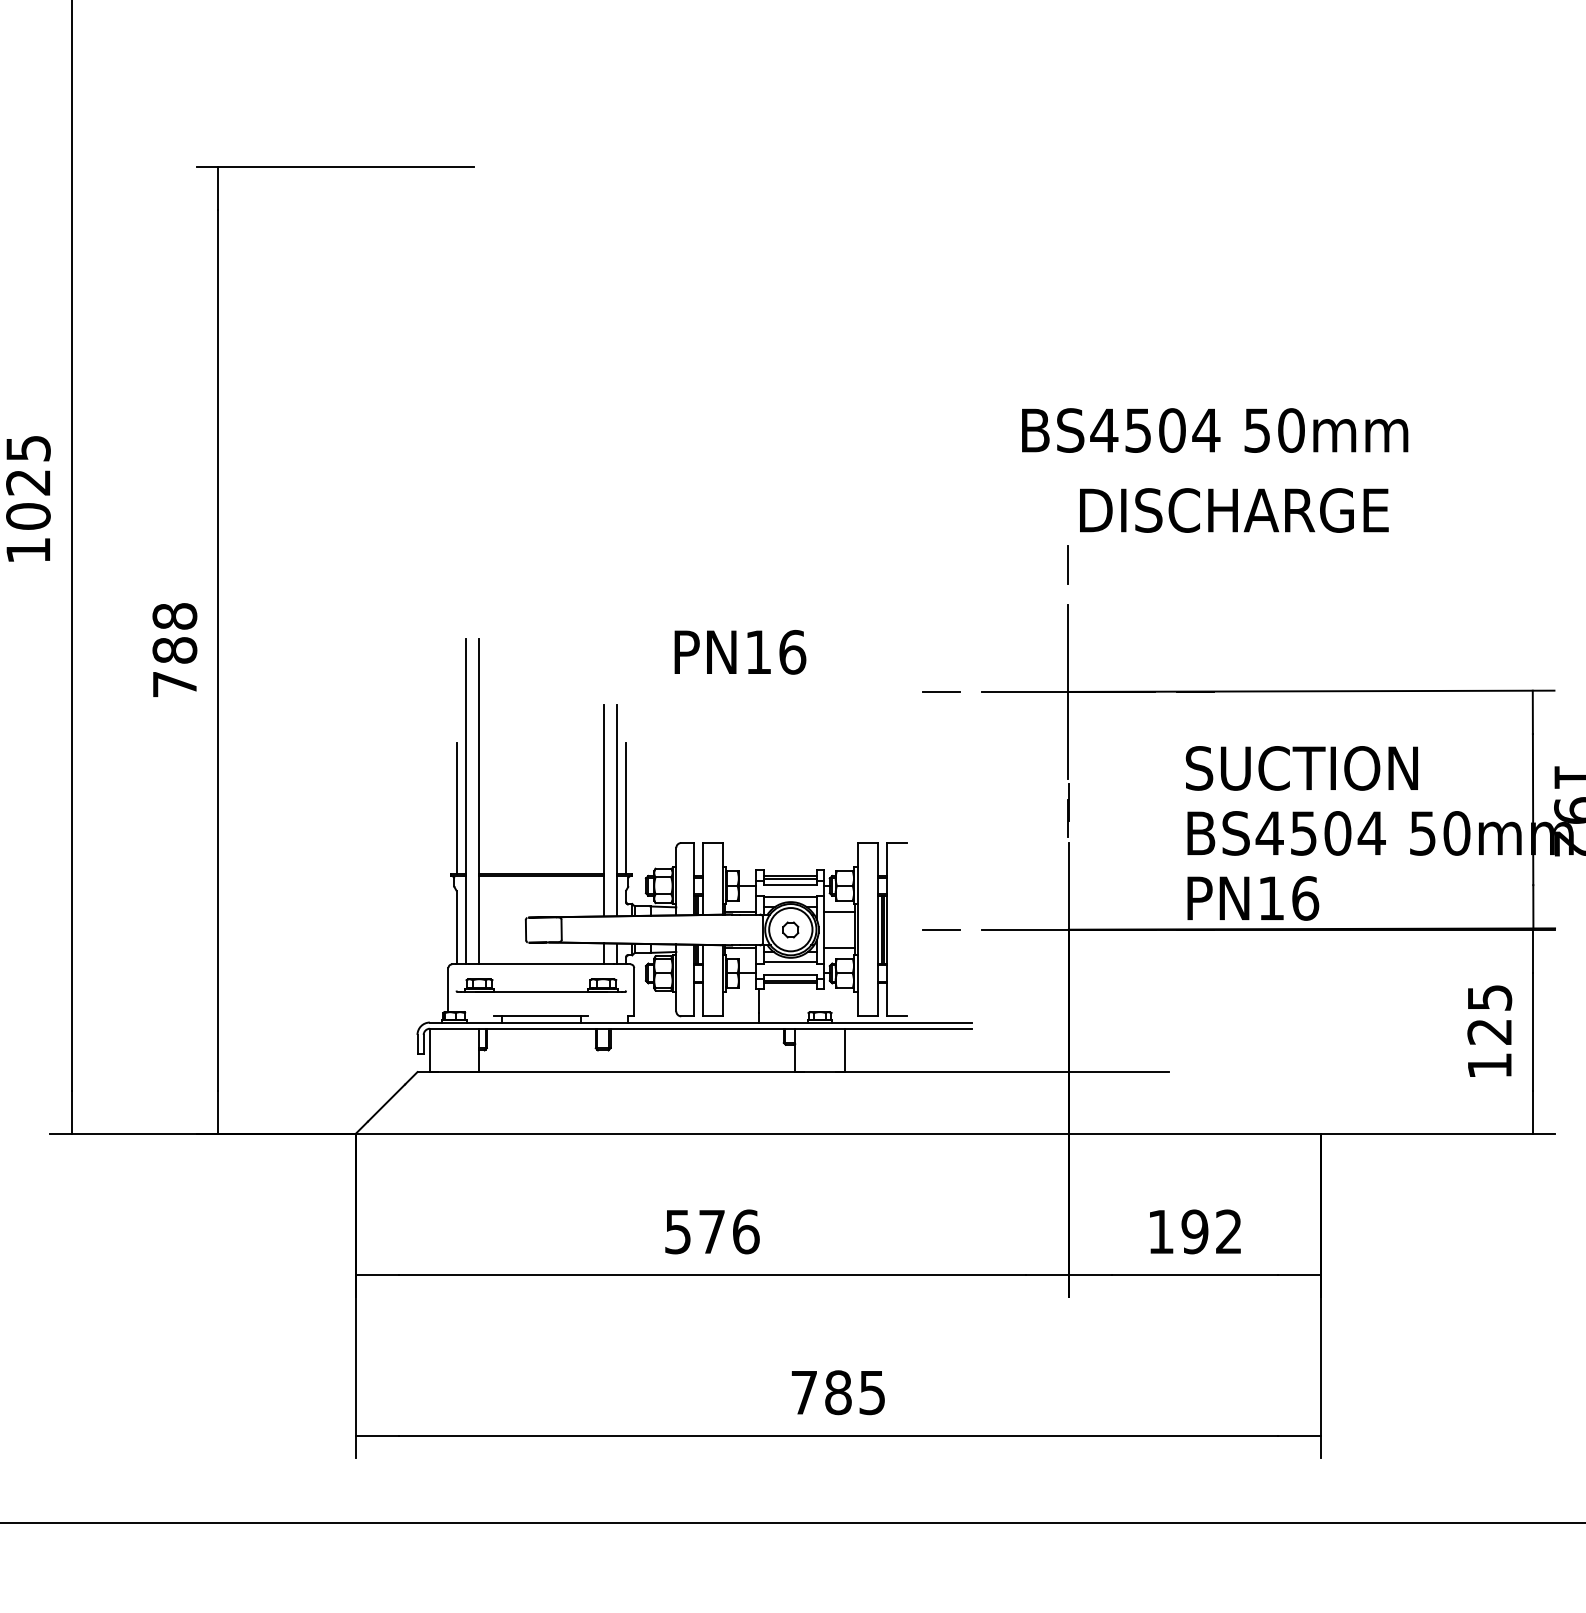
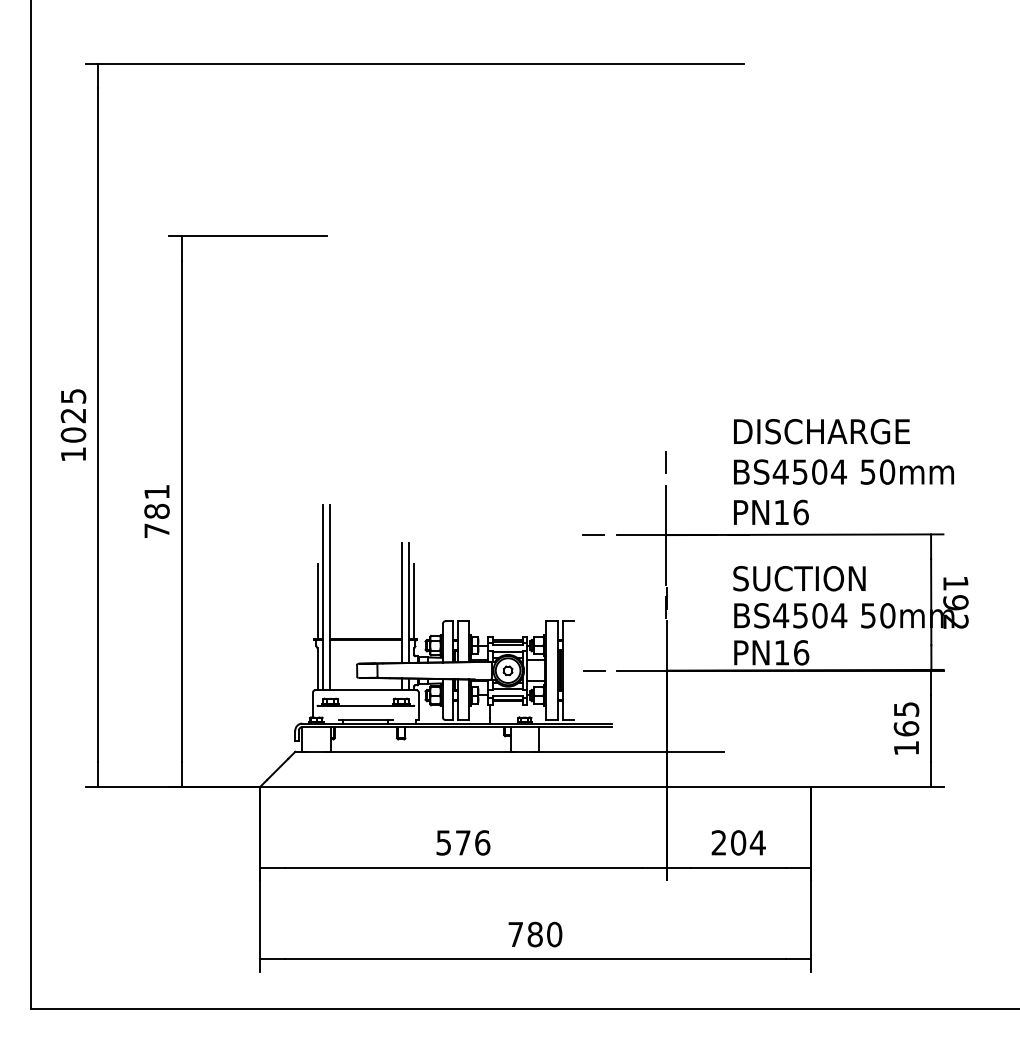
text: (1214, 429) -> (843, 471), moved
text: (1233, 510) -> (821, 431), moved
text: (173, 615) -> (156, 491), 788 -> 781
text: (740, 652) -> (771, 512), moved
text: (1489, 1031) -> (906, 728), 125 -> 165
text: (1194, 1231) -> (738, 842), 192 -> 204
text: (872, 1392) -> (554, 934), 785 -> 780

